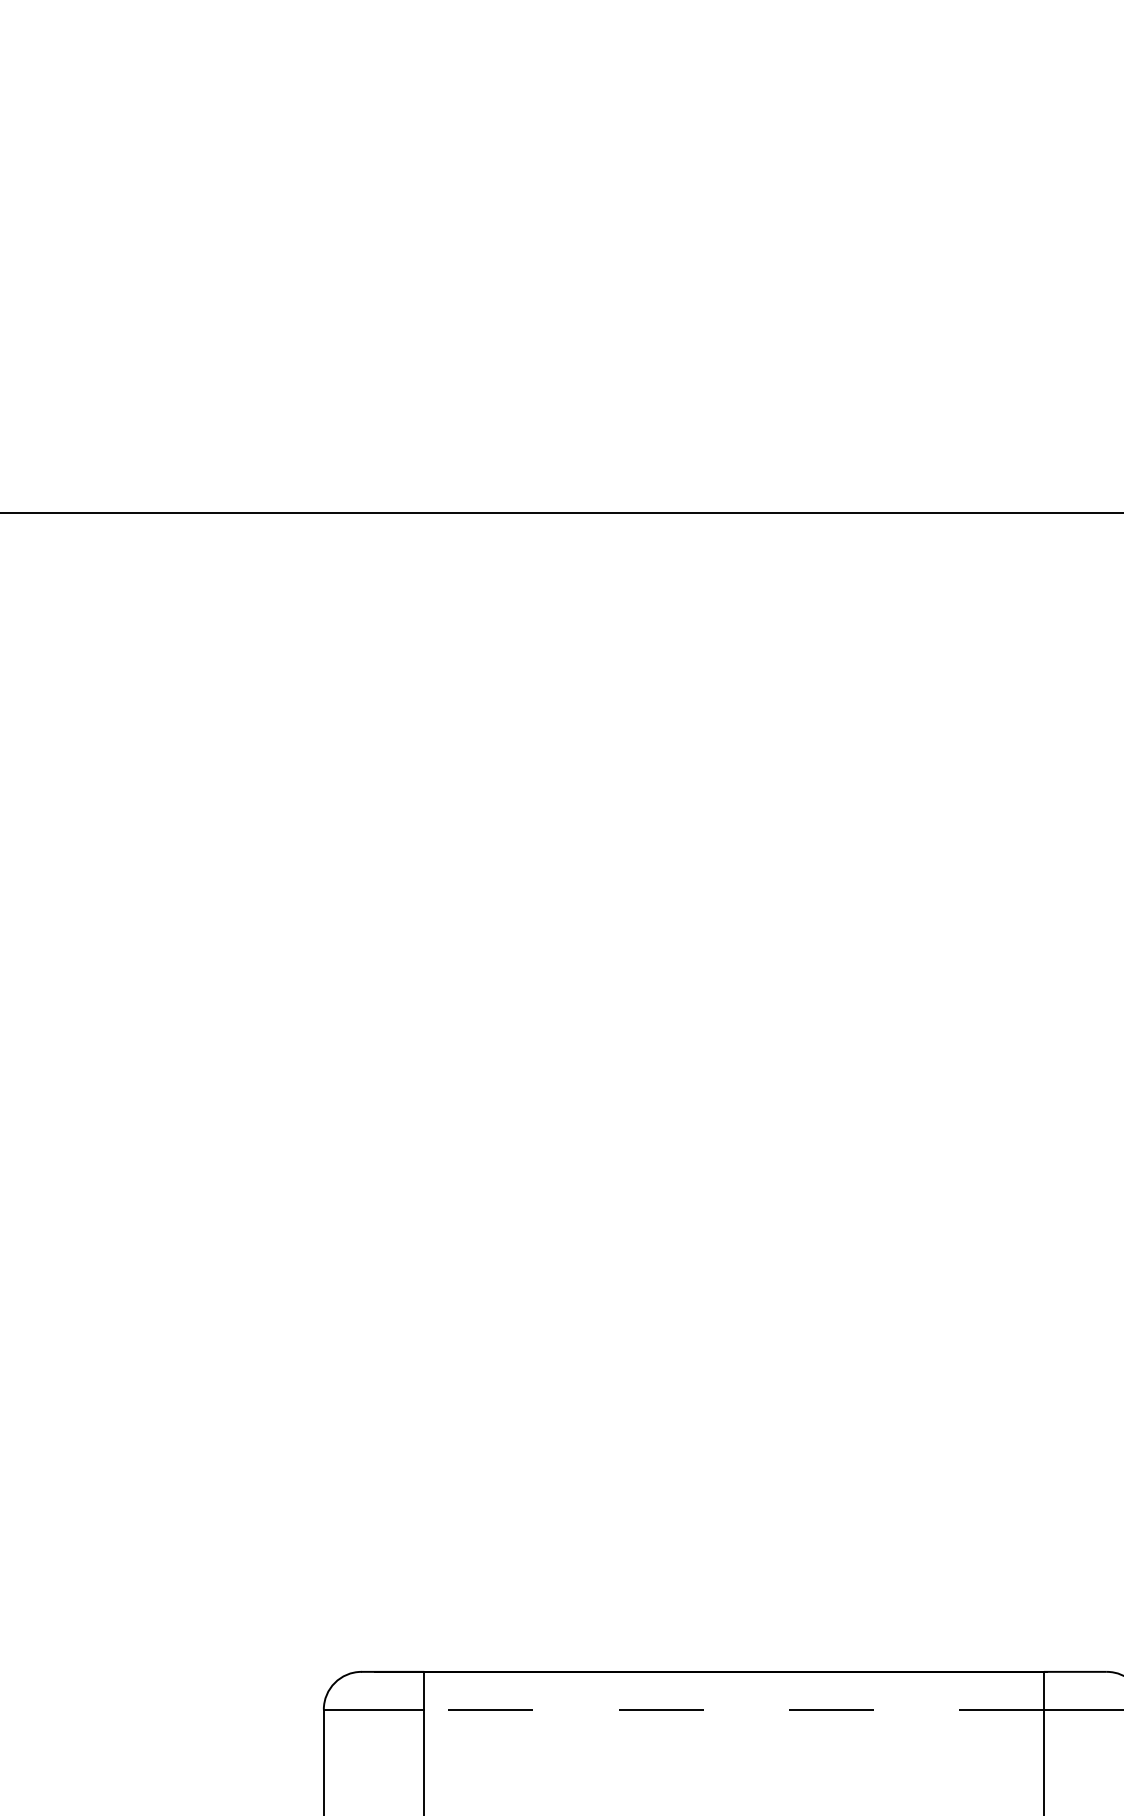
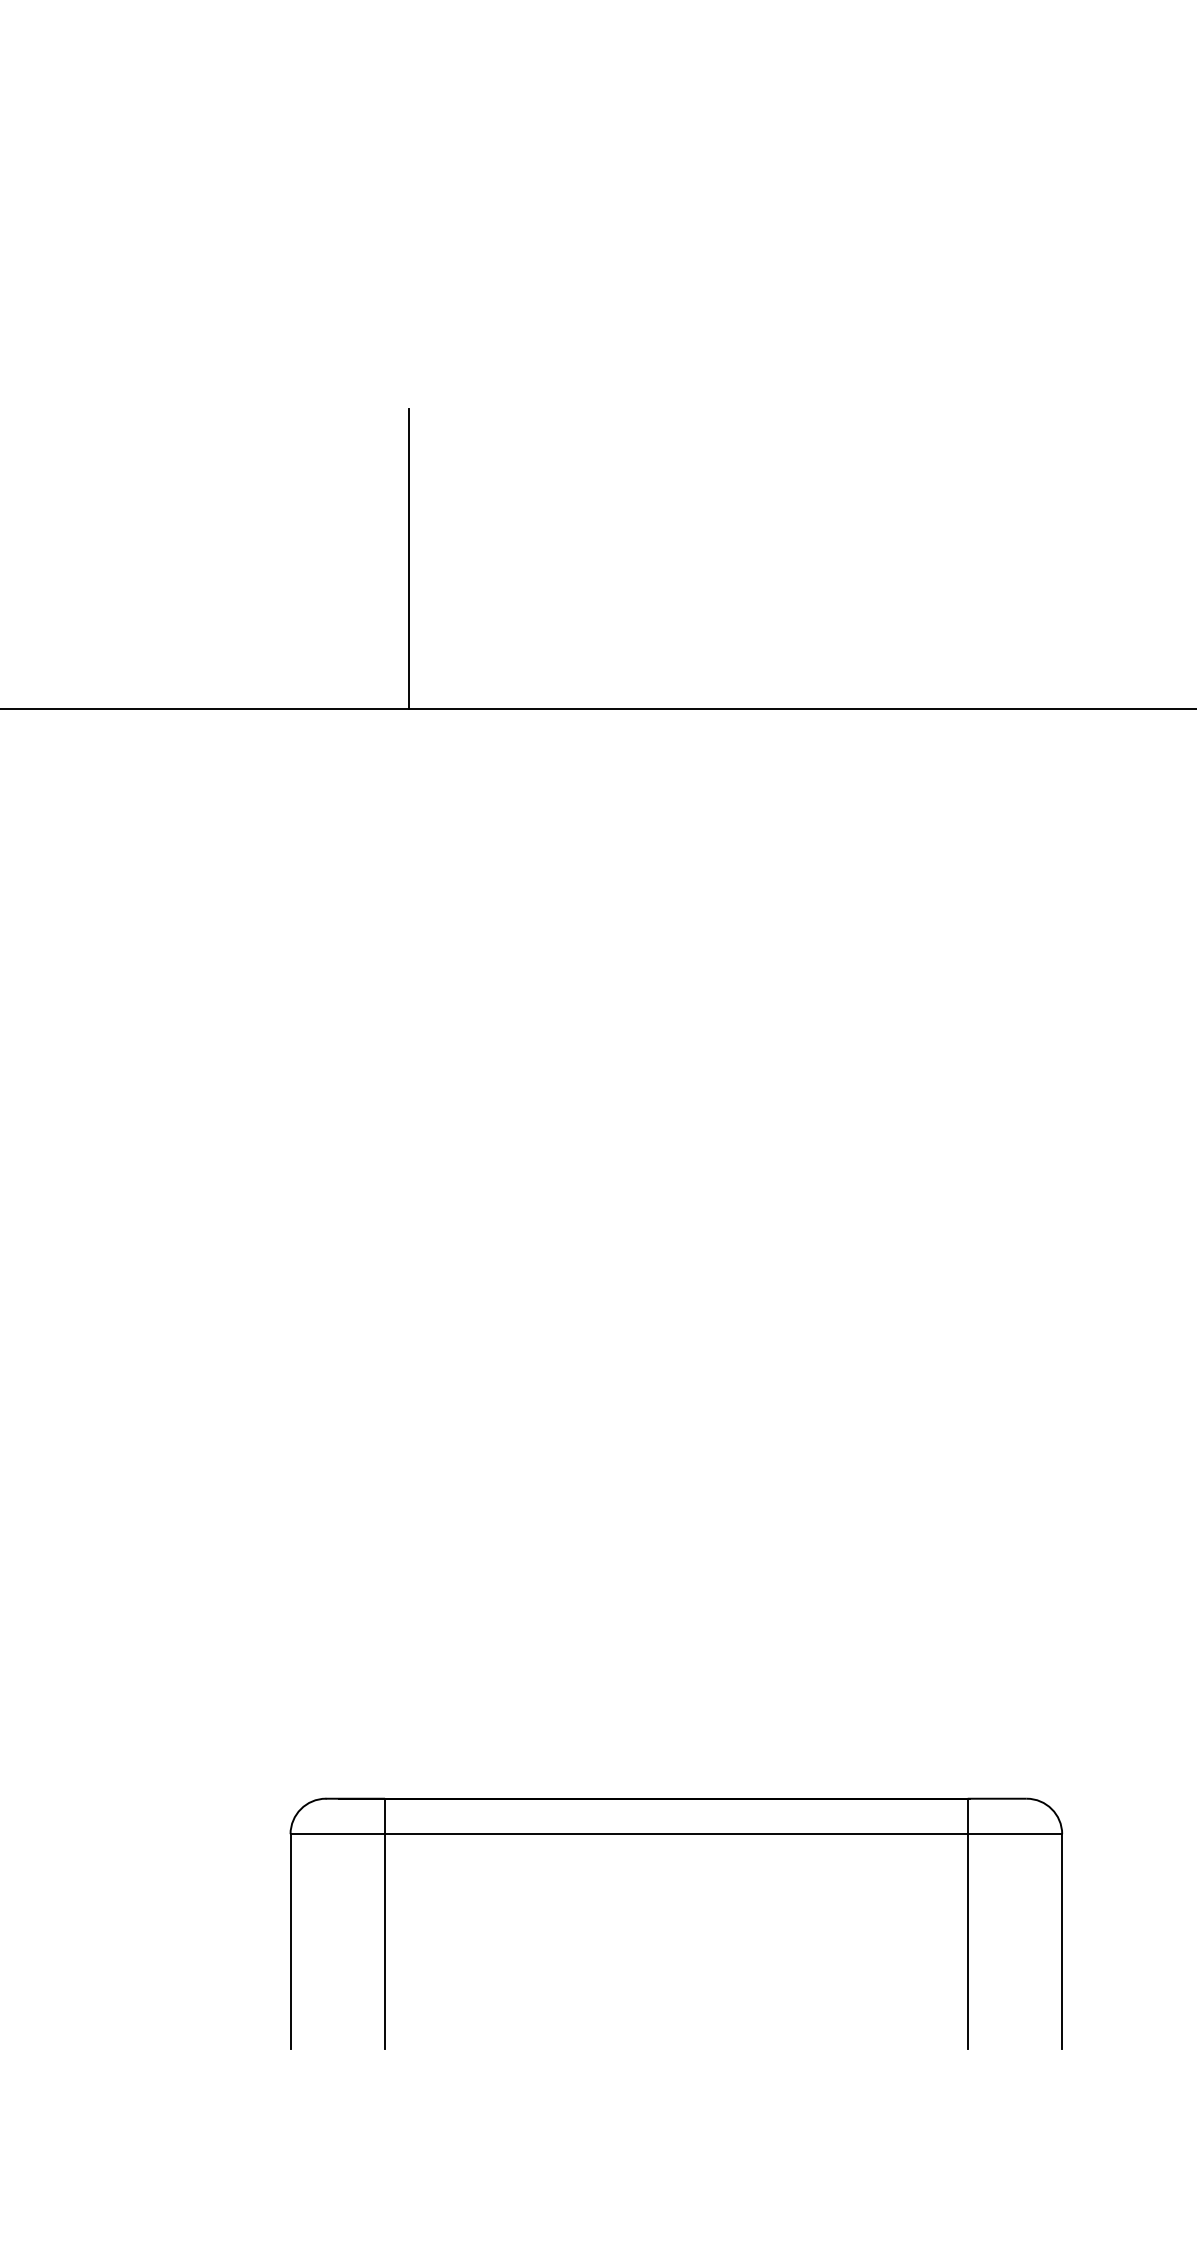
line: (449, 353) -> (408, 559), added
line: (733, 1709) -> (675, 1834), dashed -> solid

